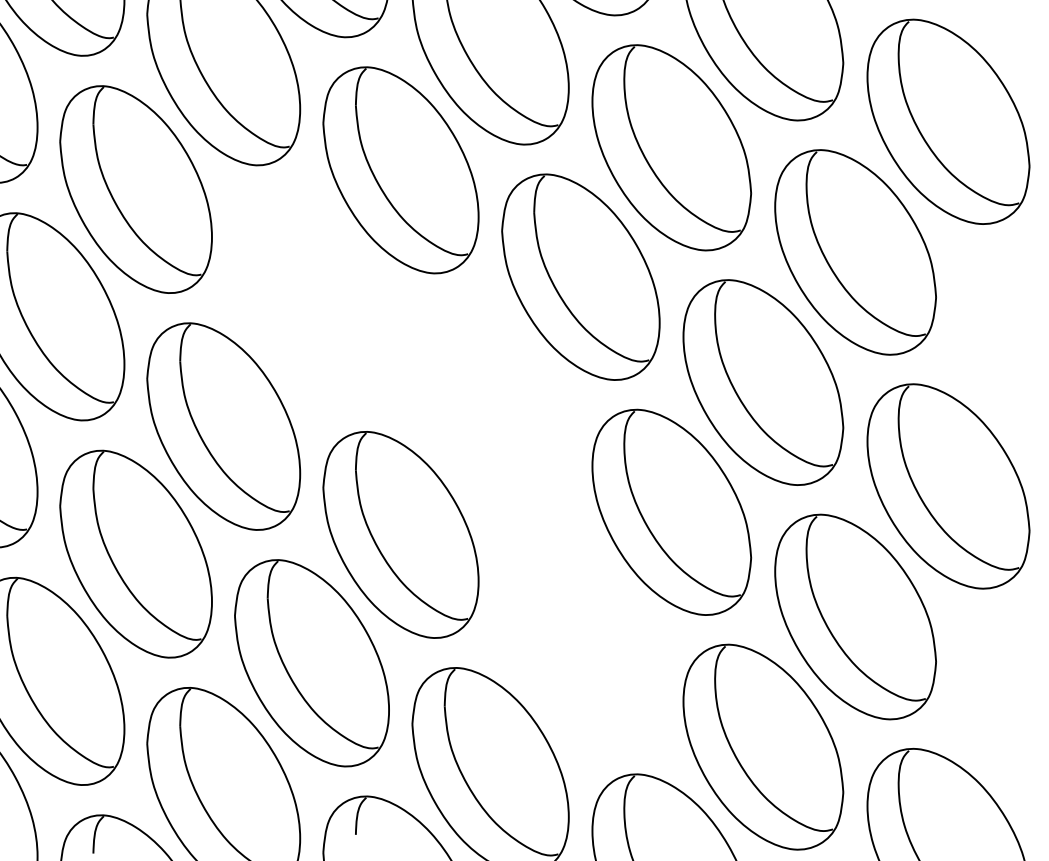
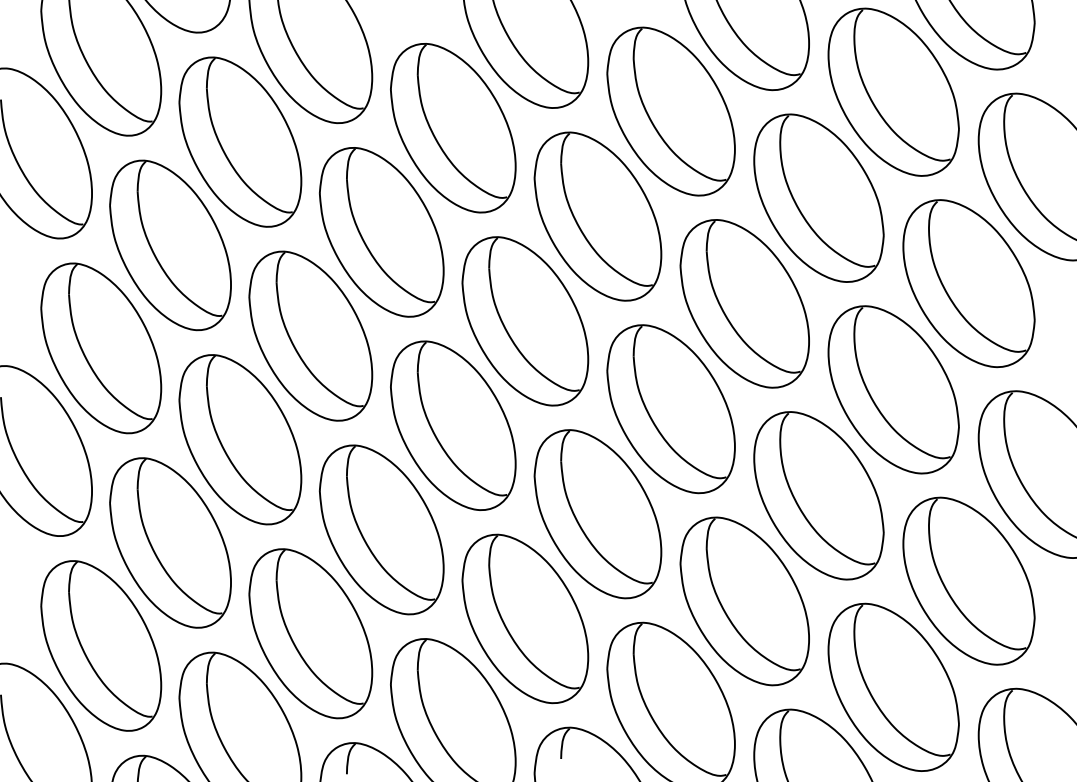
part: (312, 298) -> (525, 321), added
part: (489, 406) -> (670, 409), added
part: (580, 641) -> (744, 601), added

